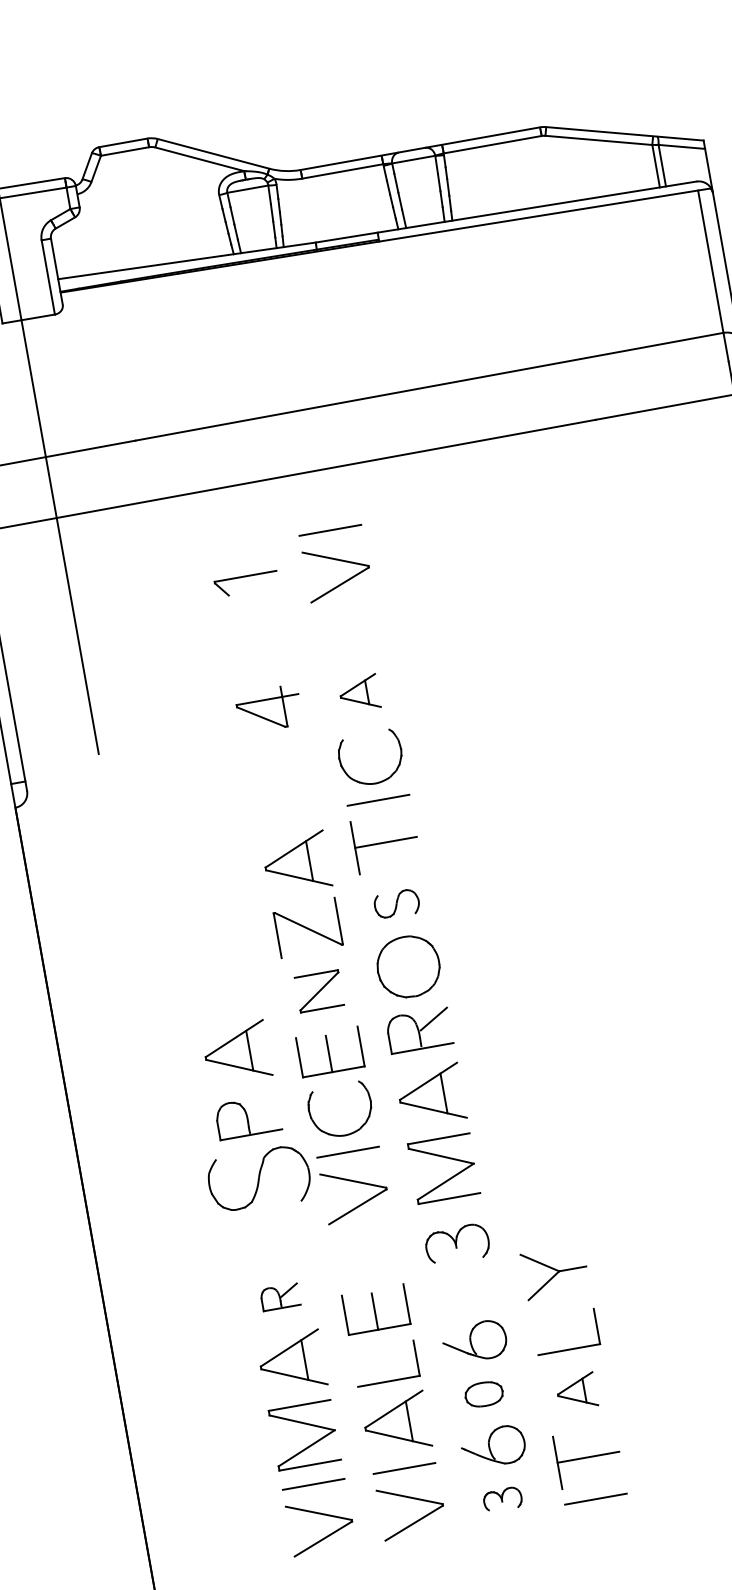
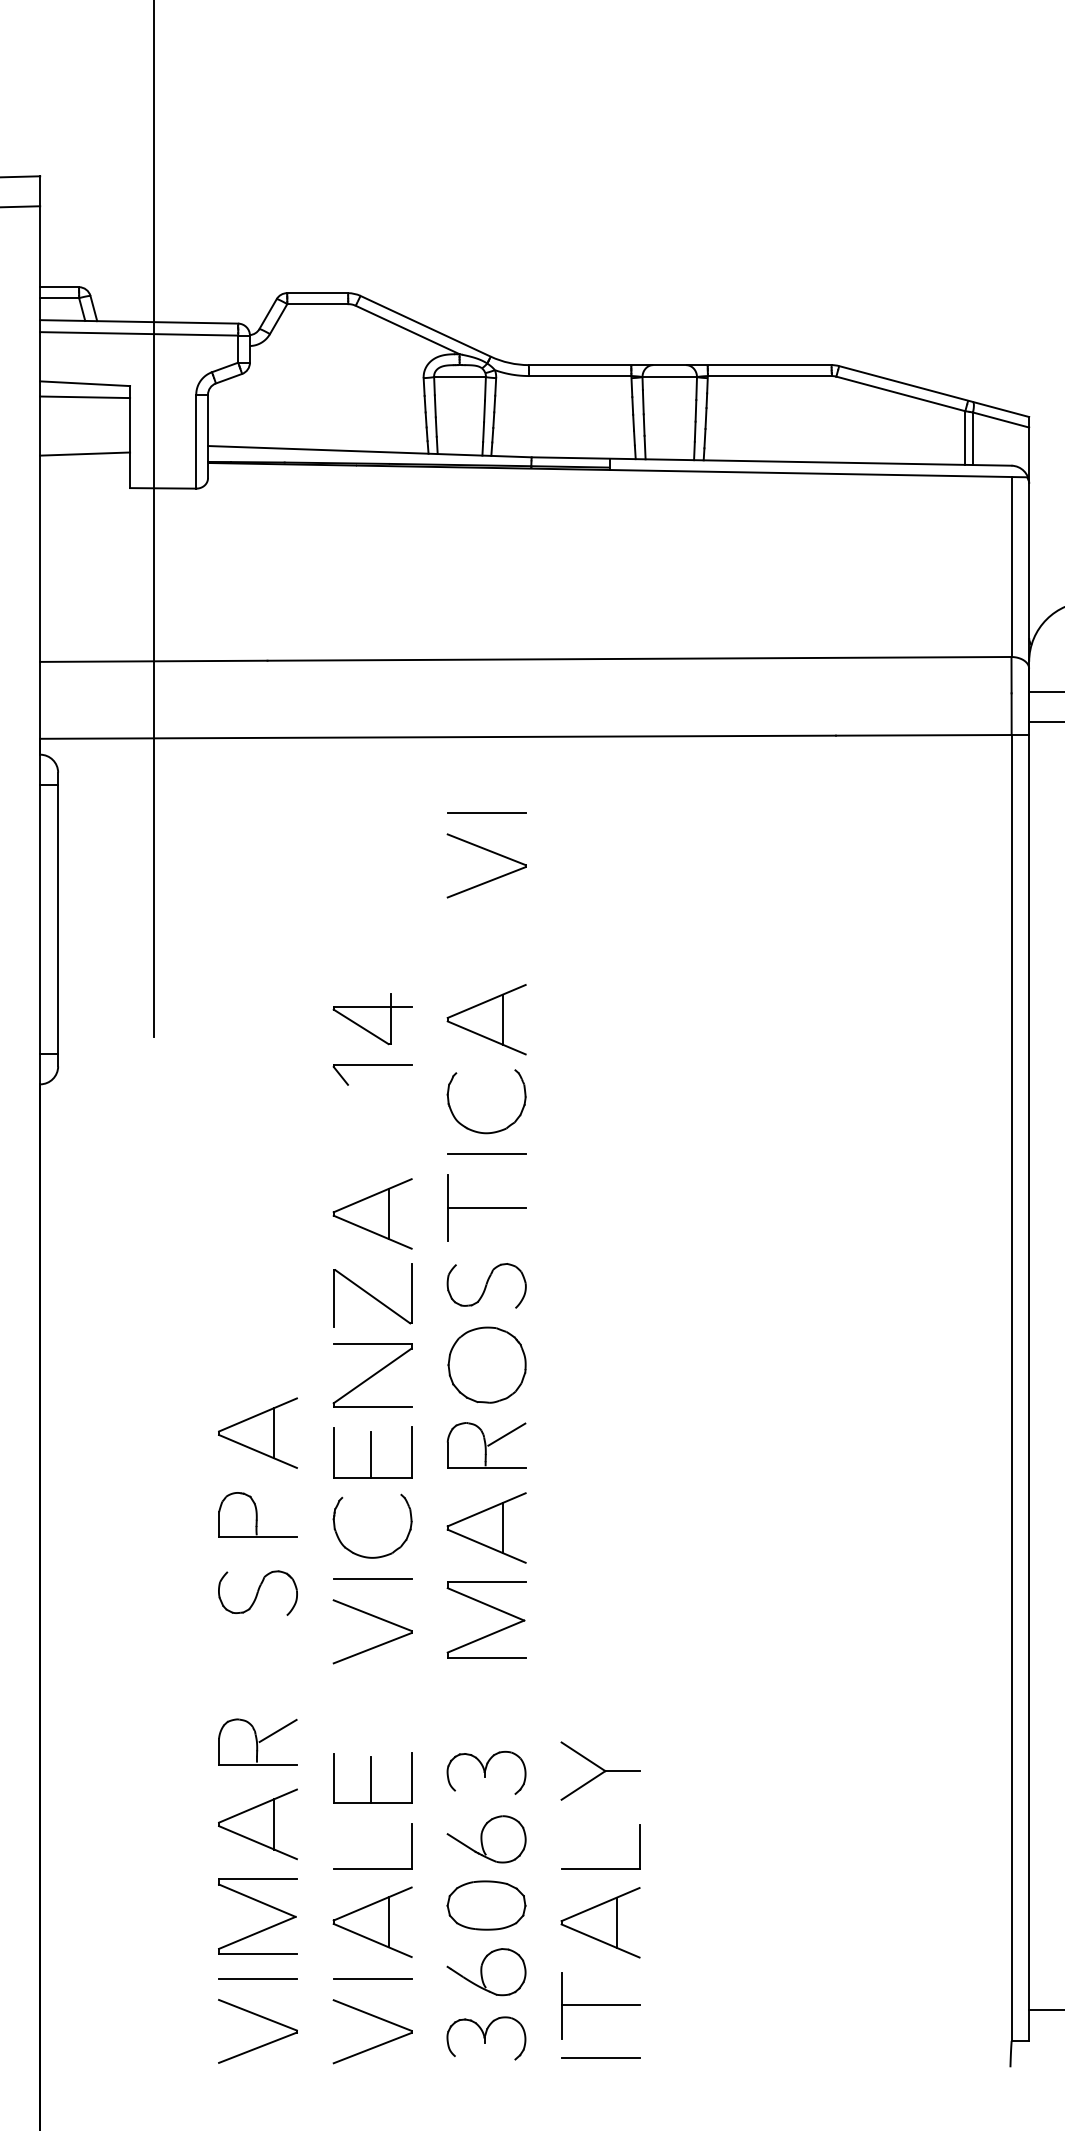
part: (245, 576) -> (372, 1065), moved
part: (359, 693) -> (486, 1019), size x1.67
part: (396, 903) -> (486, 1285), size x1.43
part: (319, 991) -> (372, 1375), size x1.43
part: (258, 1179) -> (257, 1592), size x0.62
part: (457, 1244) -> (486, 1772), moved
part: (279, 1296) -> (257, 1741), size x1.67
part: (576, 1391) -> (600, 1922), size x1.67
part: (484, 1394) -> (486, 1905), size x1.67
part: (502, 1499) -> (486, 2038), size x1.67

